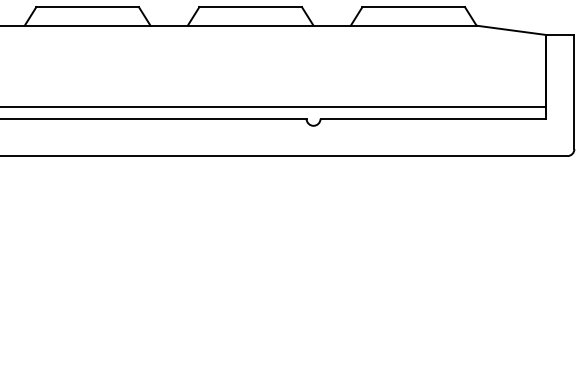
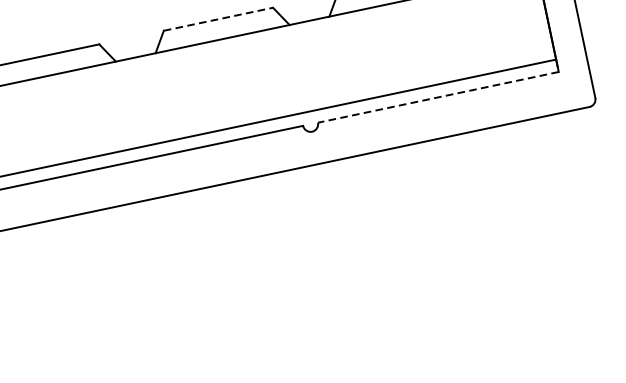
line: (251, 7) -> (219, 19), solid -> dashed
line: (433, 118) -> (438, 96), solid -> dashed

